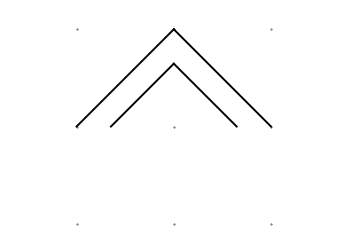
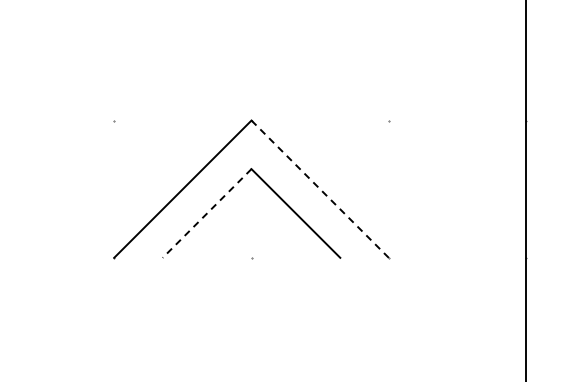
line: (222, 78) -> (320, 189), solid -> dashed
line: (142, 95) -> (207, 213), solid -> dashed

